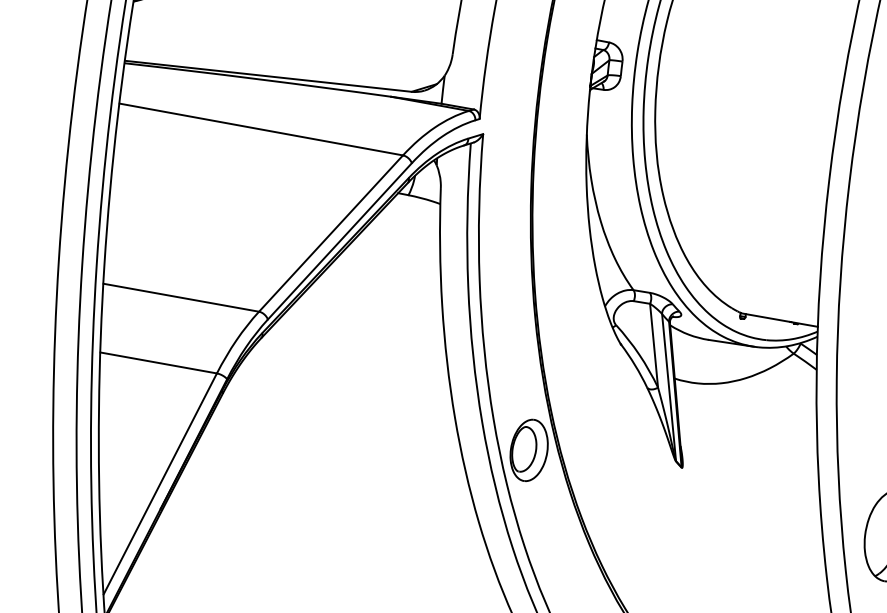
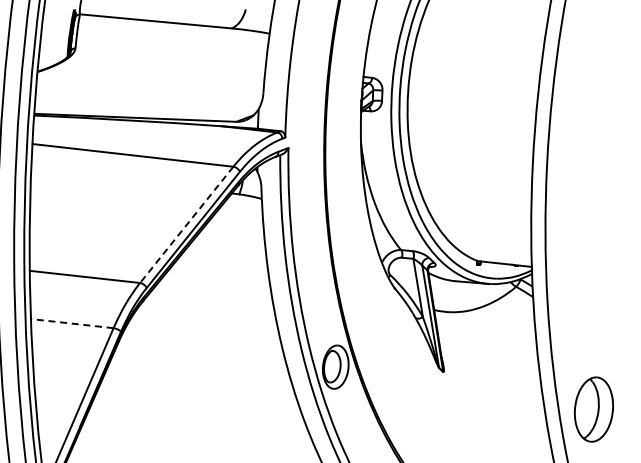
line: (330, 232) -> (186, 224), solid -> dashed
line: (157, 362) -> (71, 323), solid -> dashed

